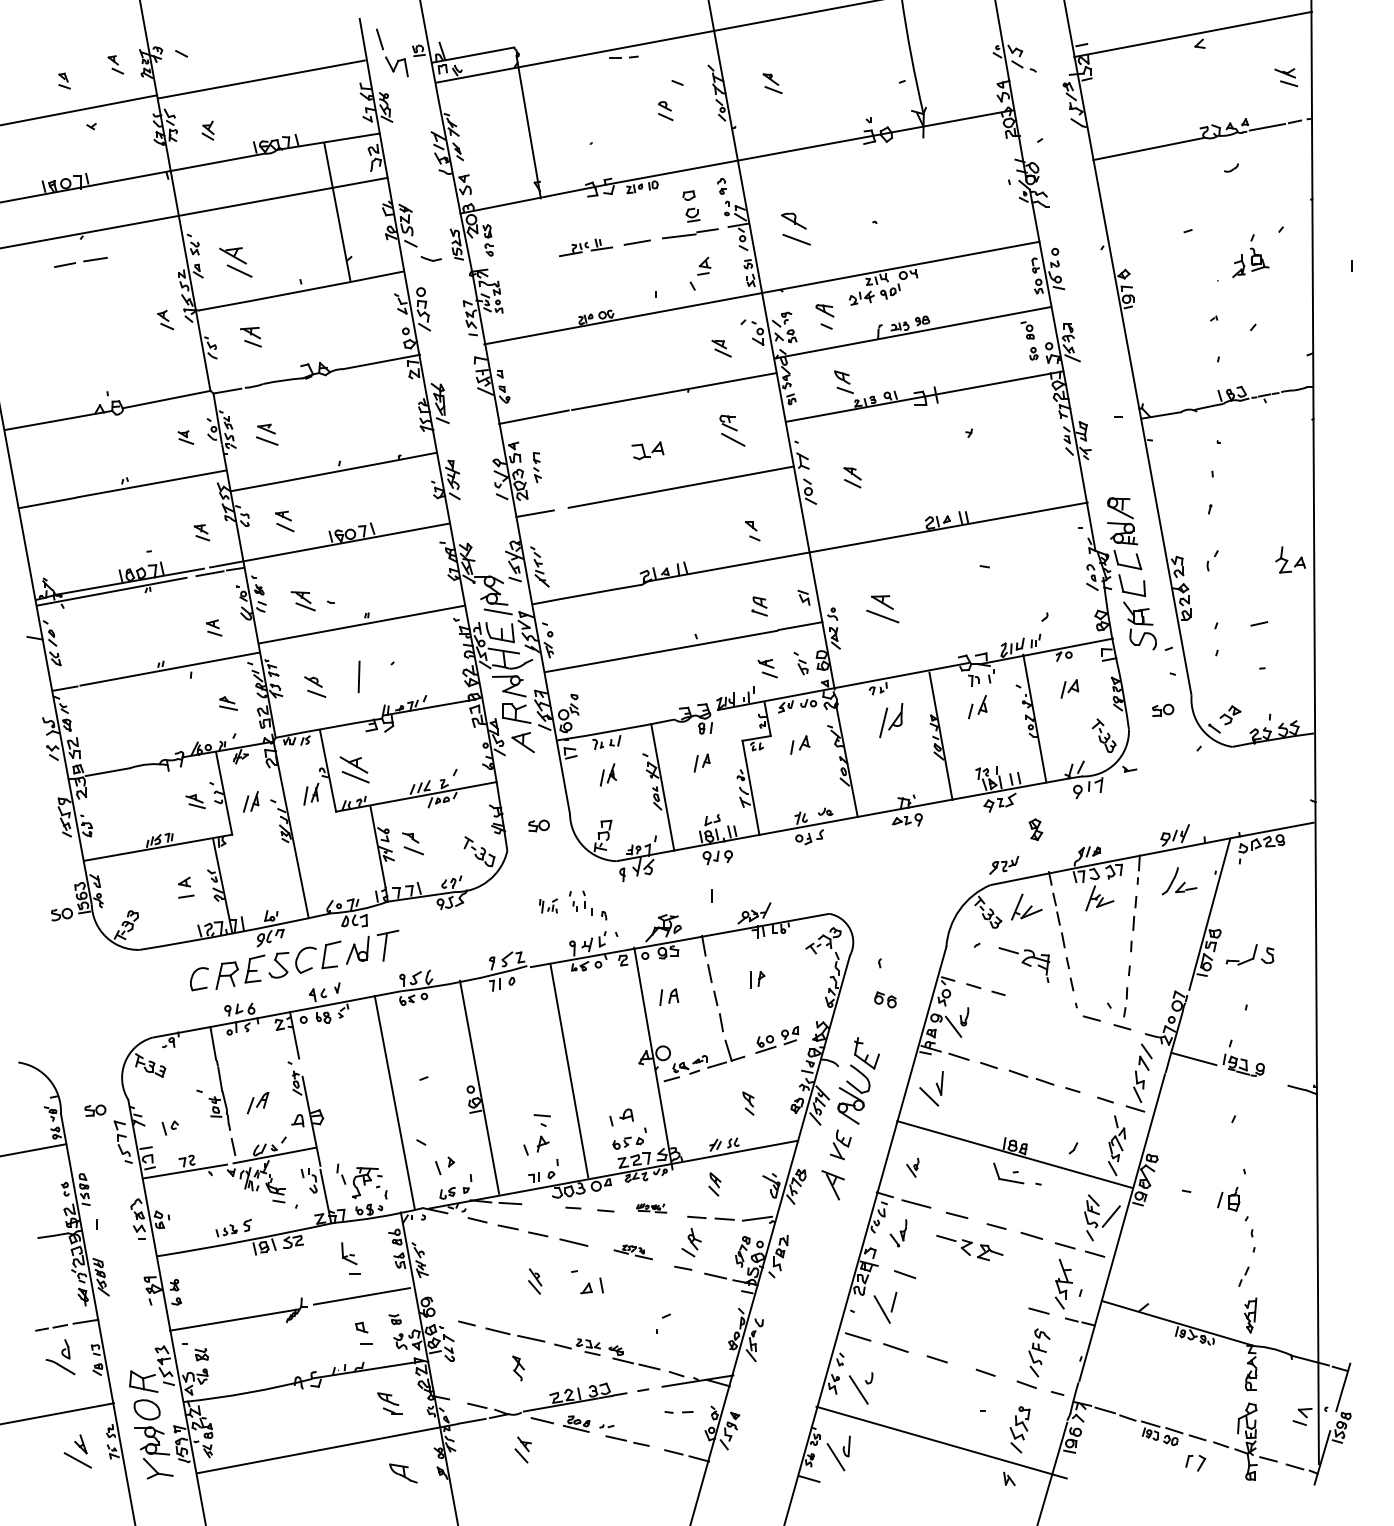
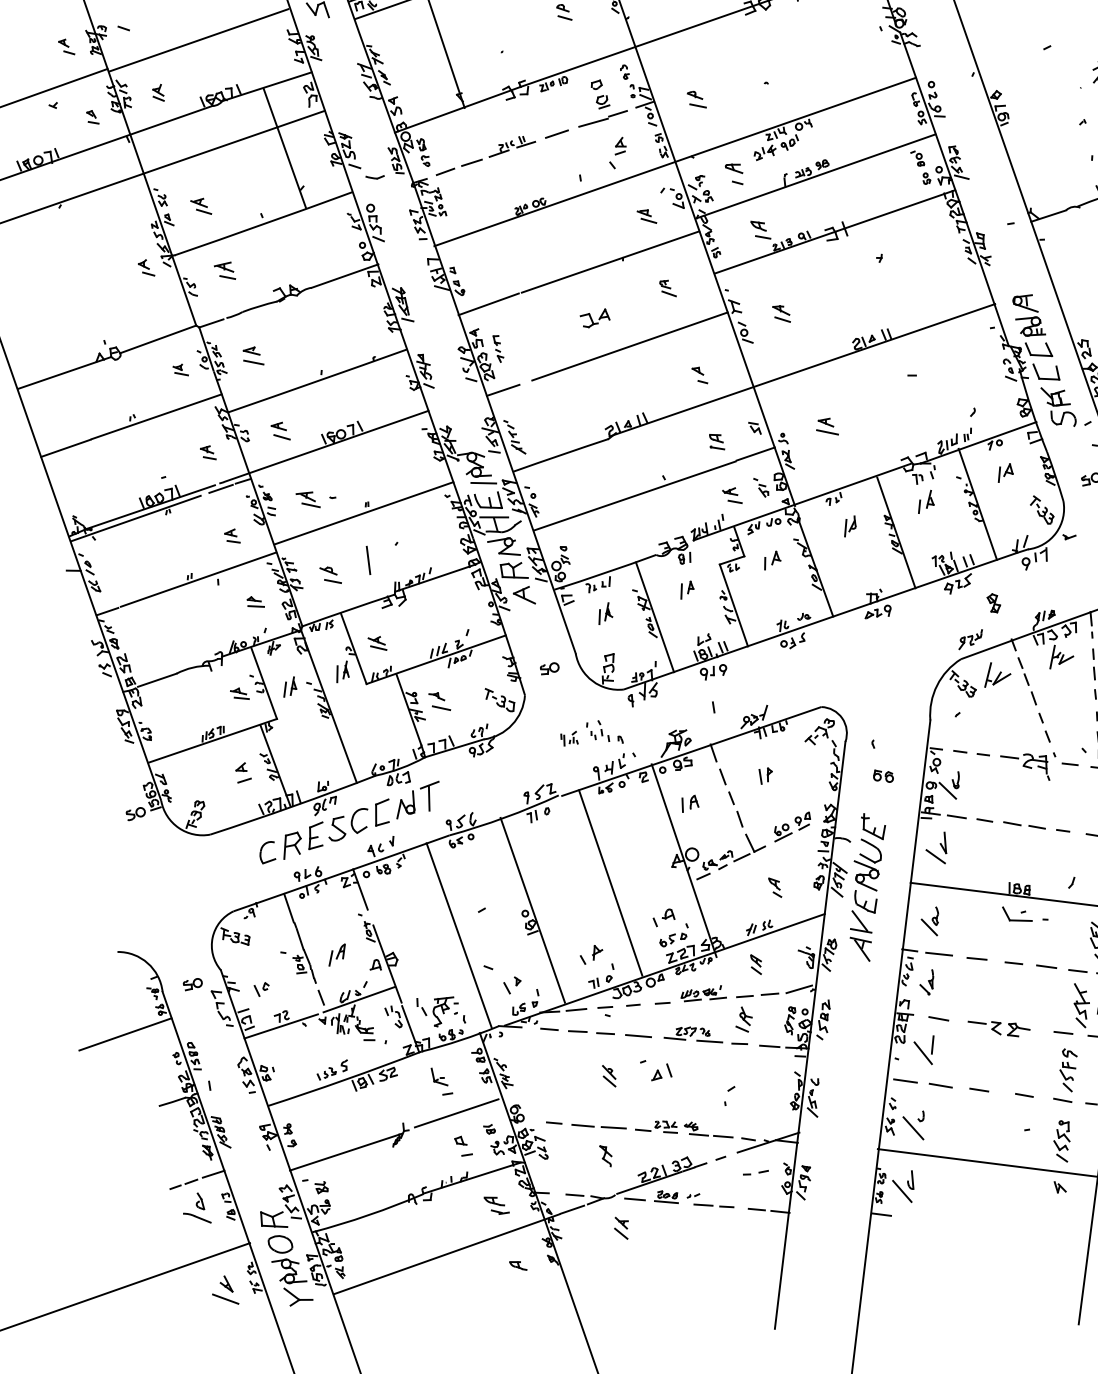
part: (64, 80) -> (92, 117), moved
part: (795, 228) -> (696, 99), size x0.62
line: (83, 262) -> (461, 167), moved
part: (235, 262) -> (200, 207), size x0.62
part: (732, 430) -> (667, 288), size x0.62
part: (882, 609) -> (826, 427), size x0.71
part: (890, 721) -> (849, 526), size x0.62
part: (354, 769) -> (377, 643), size x0.62
part: (1024, 964) -> (1025, 767), moved
part: (541, 1120) -> (605, 1011), moved
part: (840, 1144) -> (863, 911), size x1.67
part: (912, 1167) -> (930, 922), size x1.67
part: (651, 1208) -> (703, 994), size x1.67
part: (969, 1248) -> (999, 1028), moved
part: (633, 1252) -> (693, 1036), size x1.67
part: (403, 1473) -> (518, 1265), size x0.62

